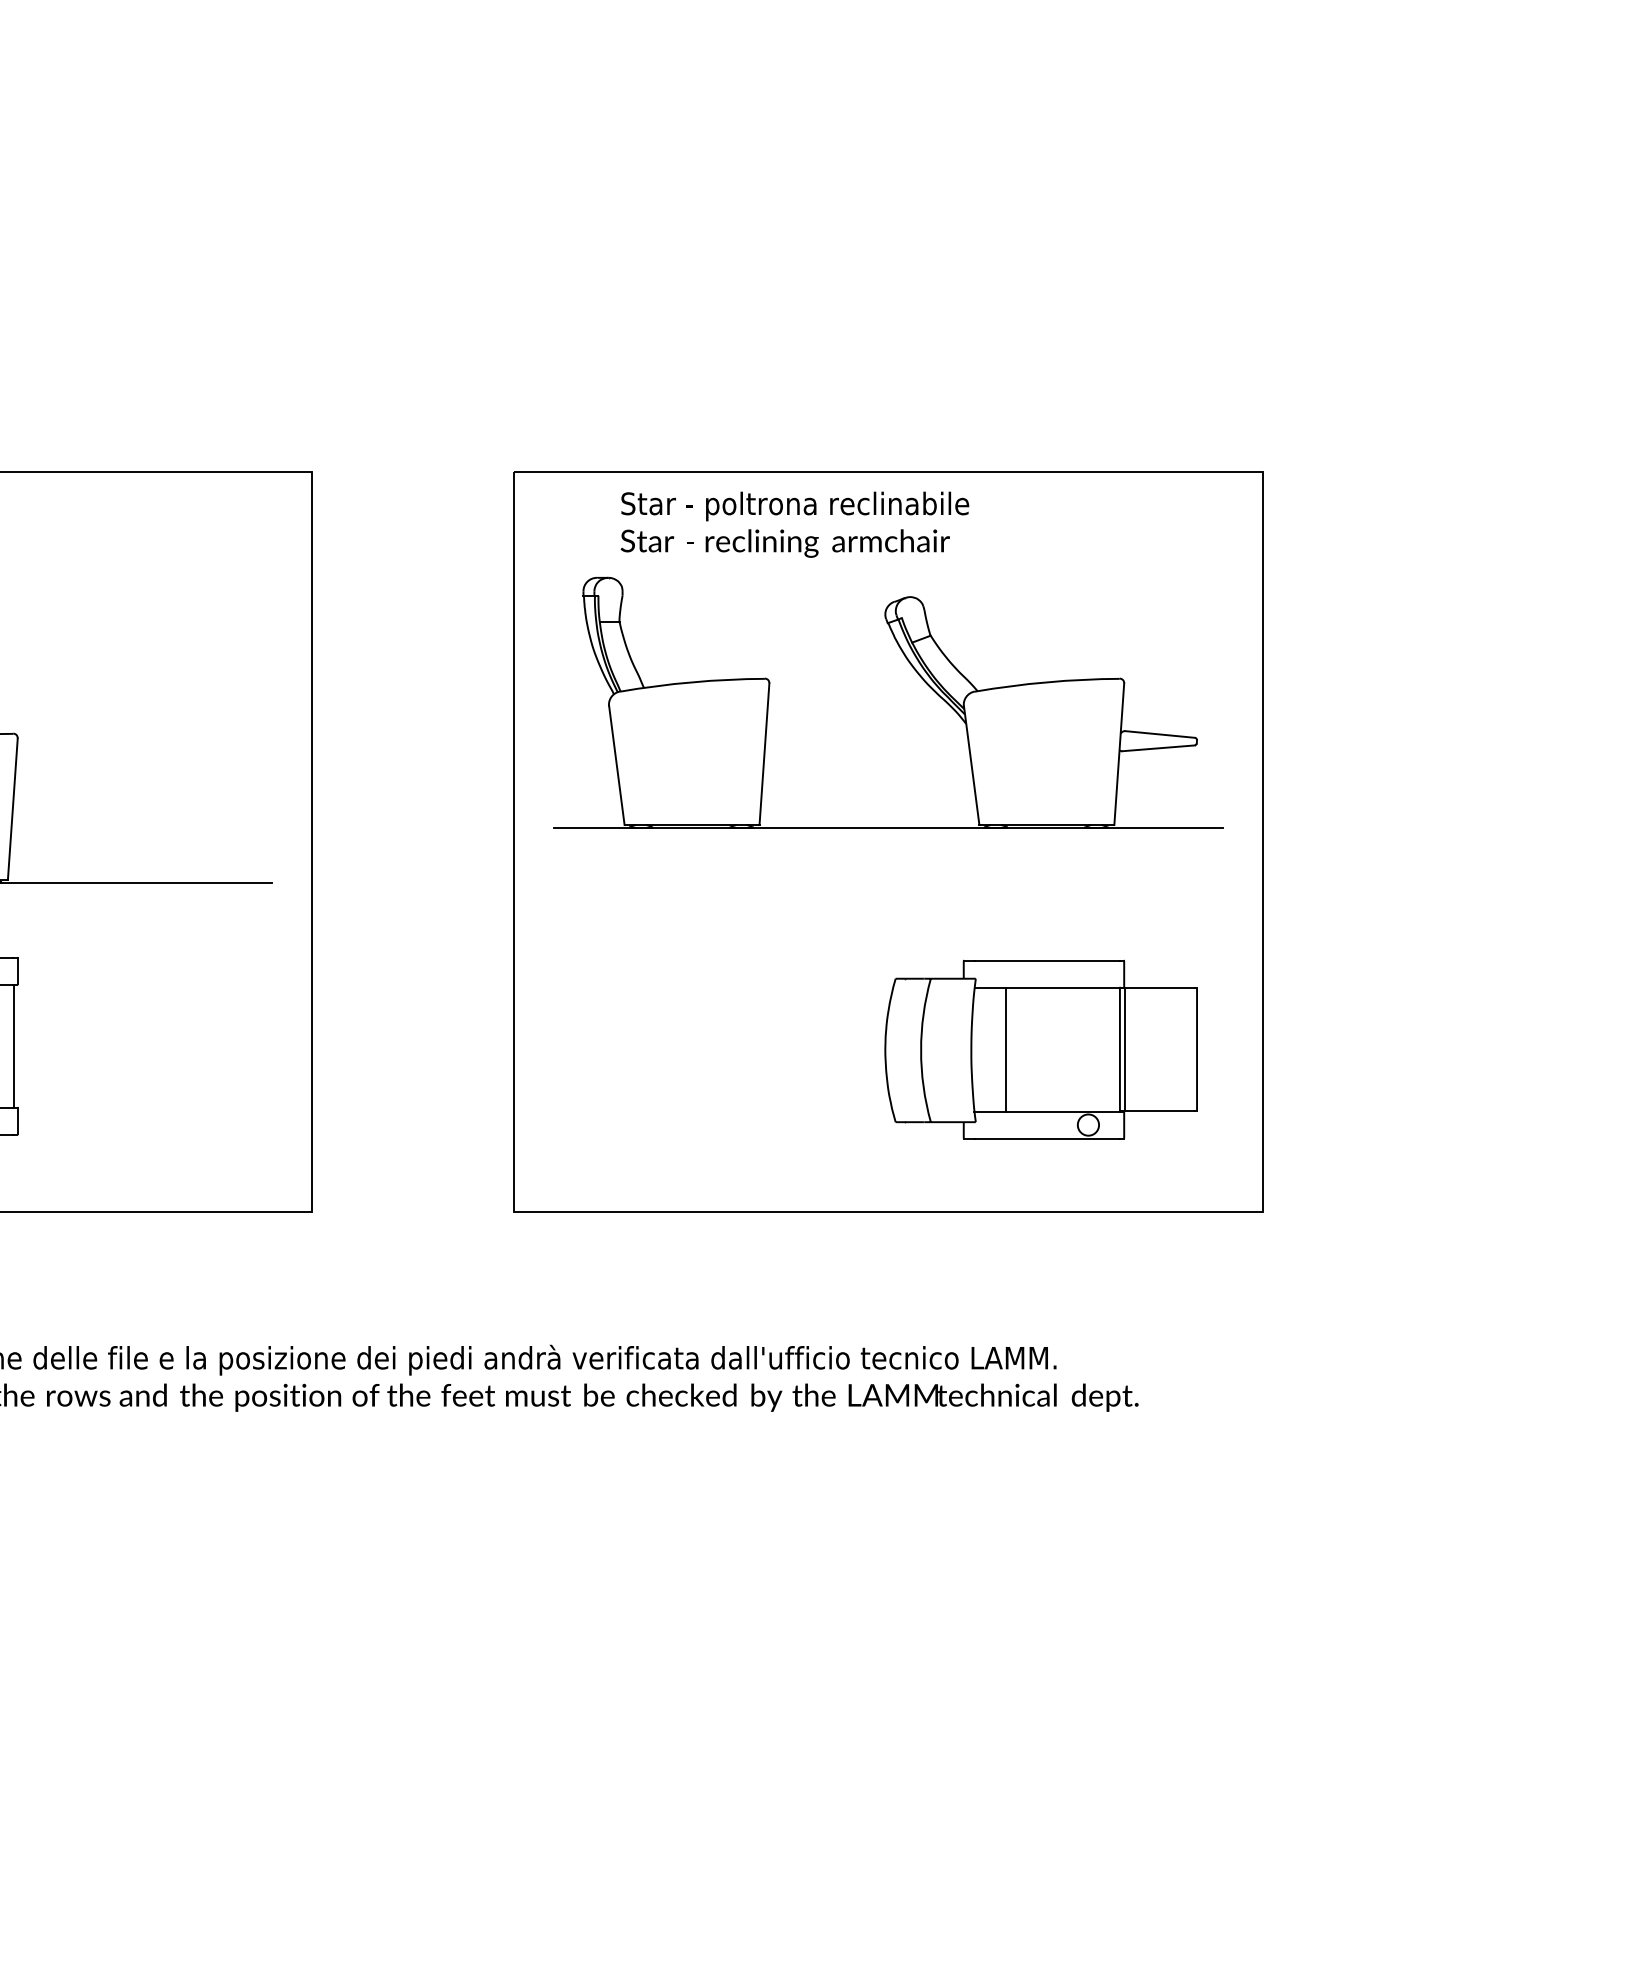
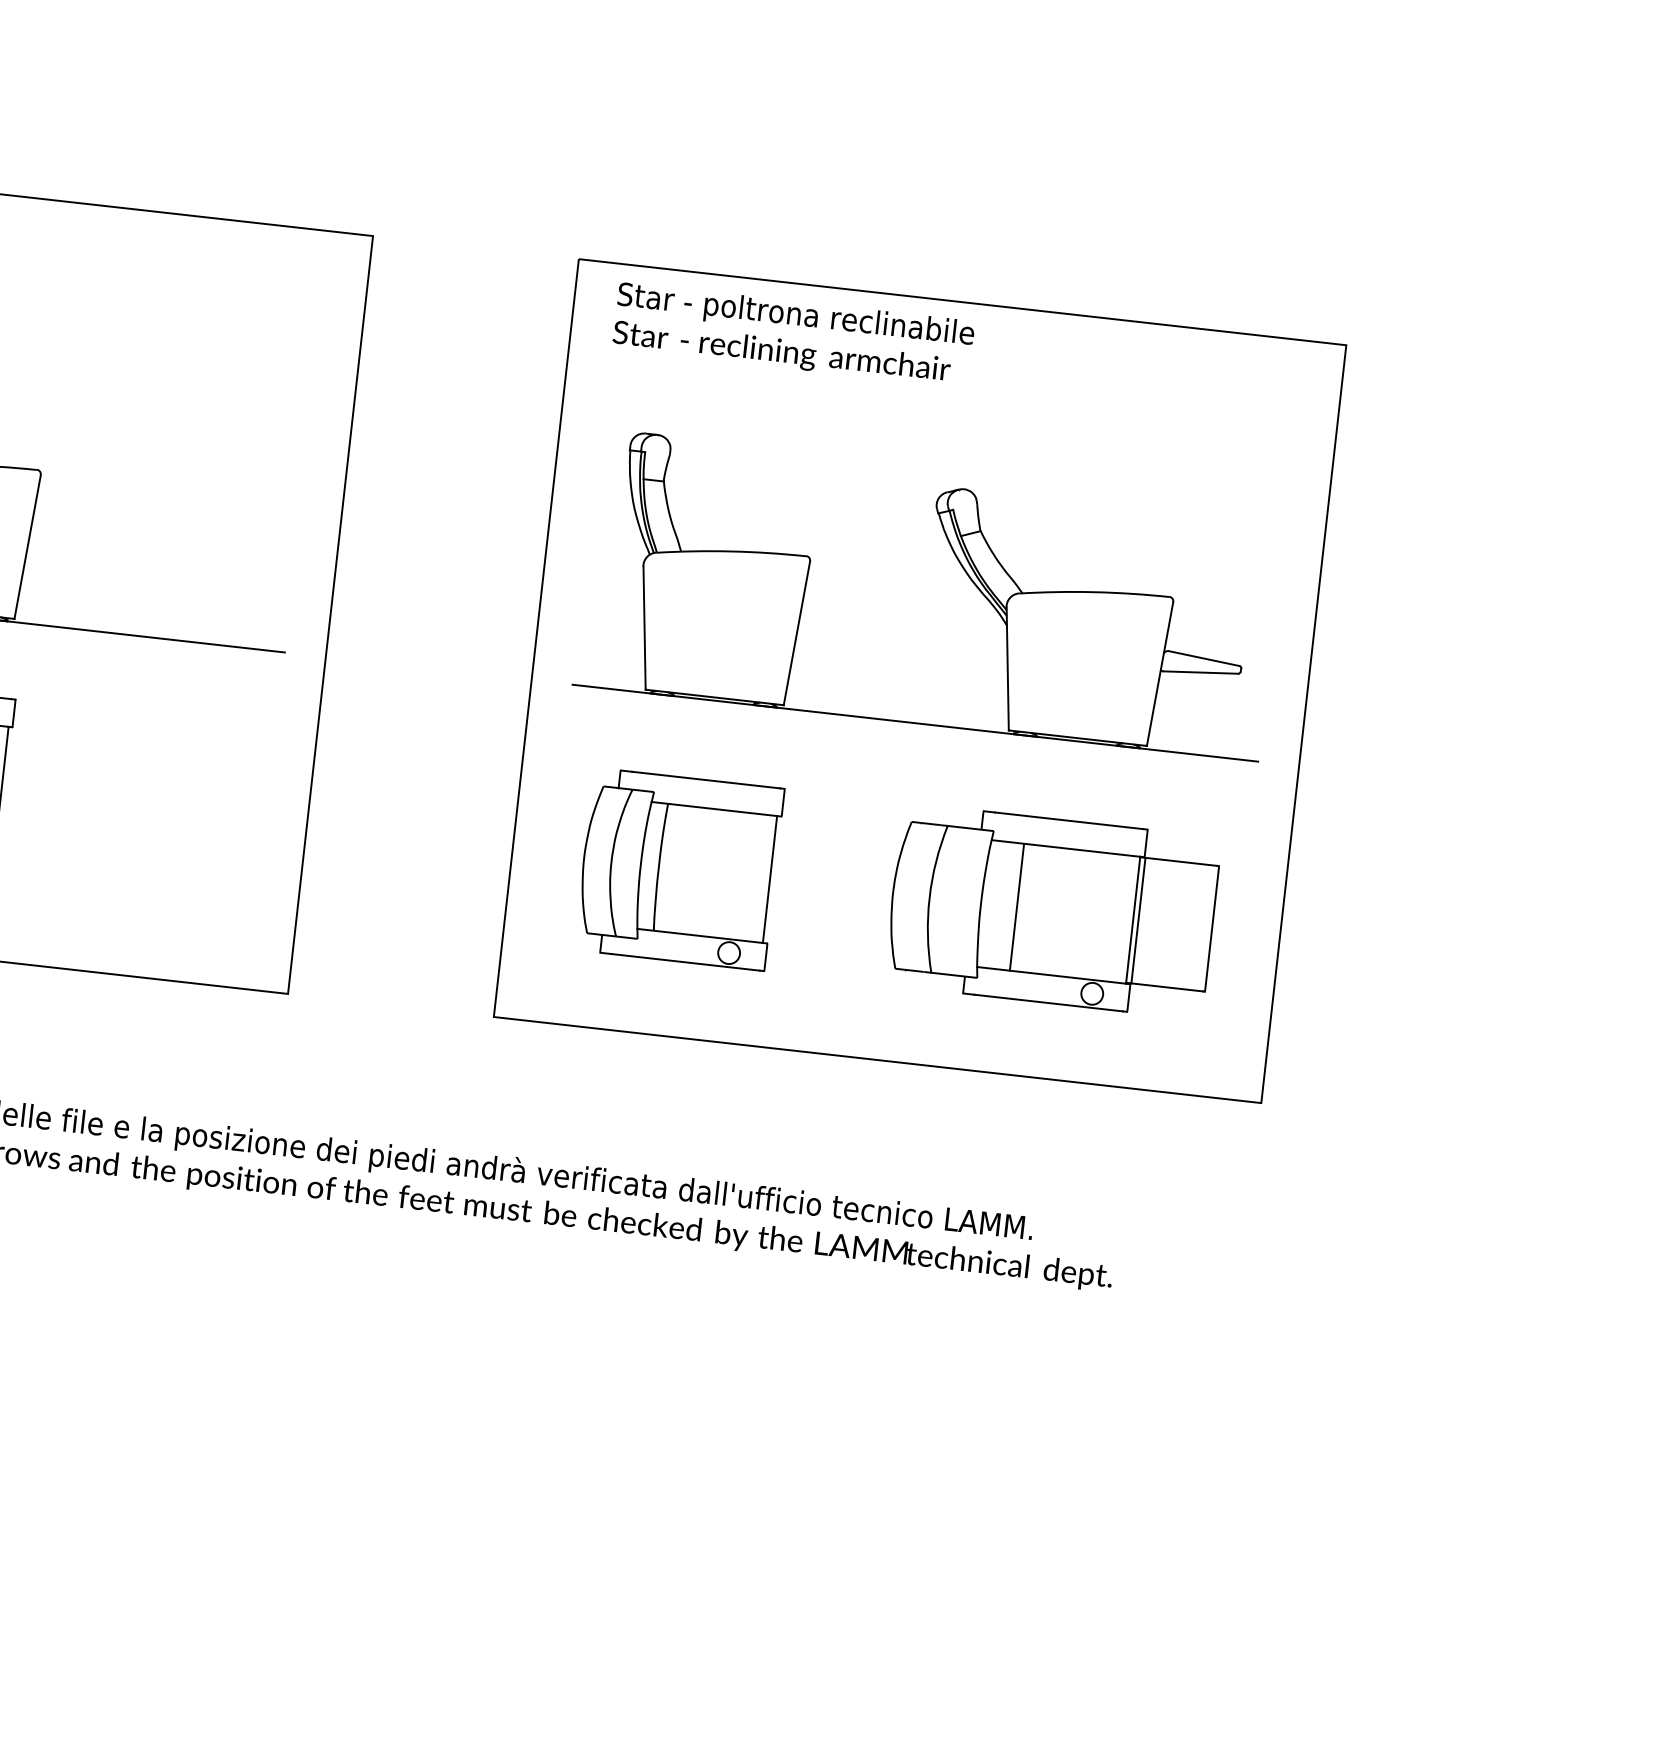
text: (794, 524) -> (793, 334), moved
part: (917, 674) -> (962, 569), moved
part: (676, 1049) -> (679, 869), added

